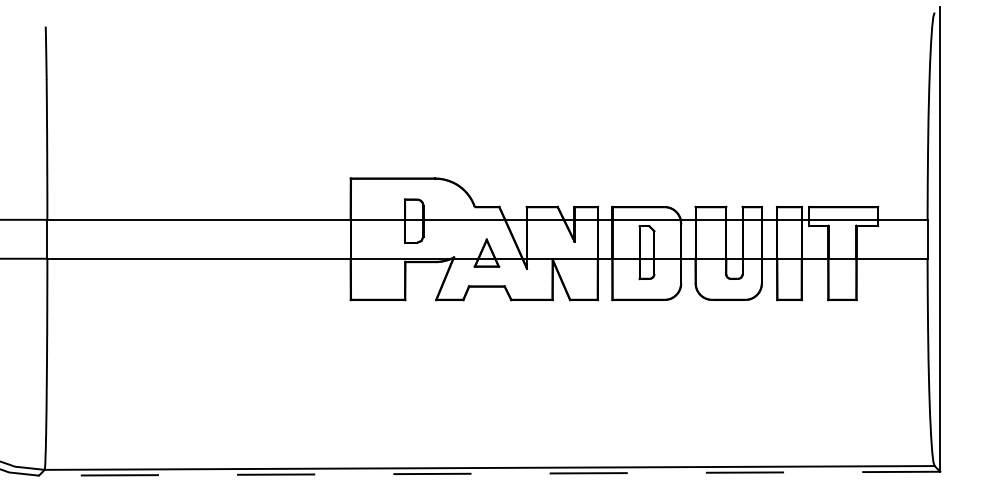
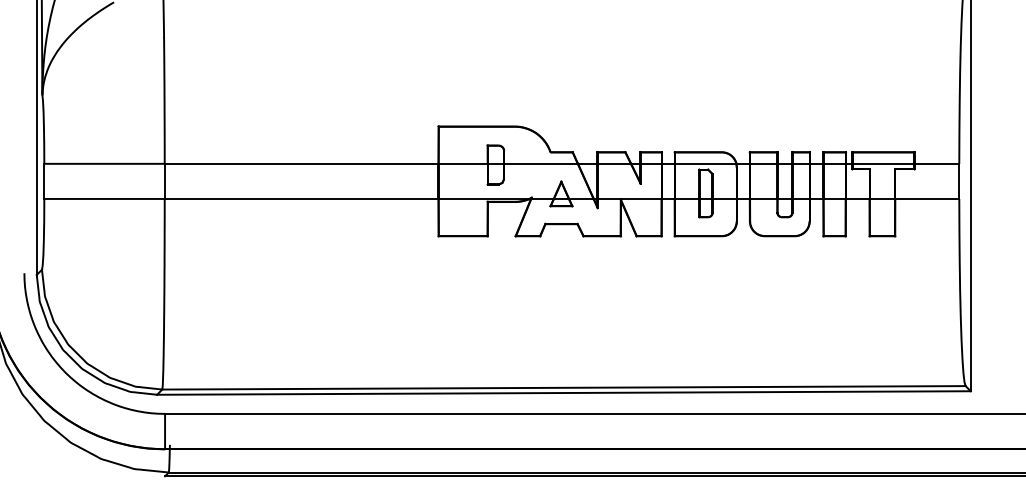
line: (489, 474) -> (563, 393), dashed -> solid

